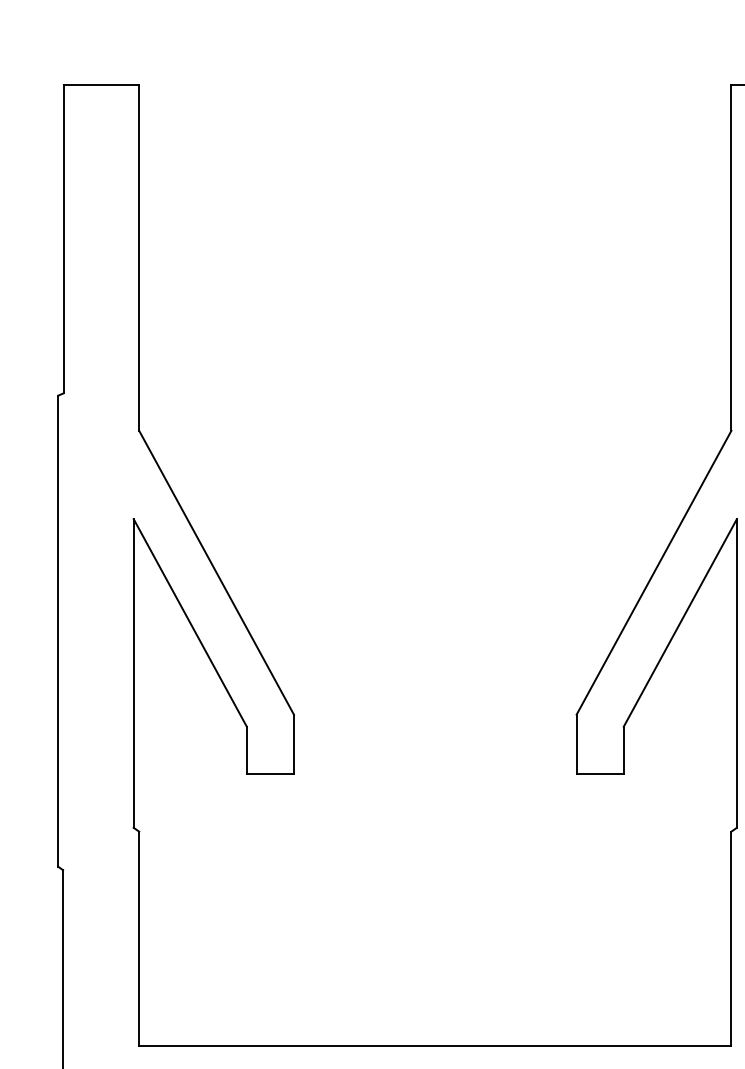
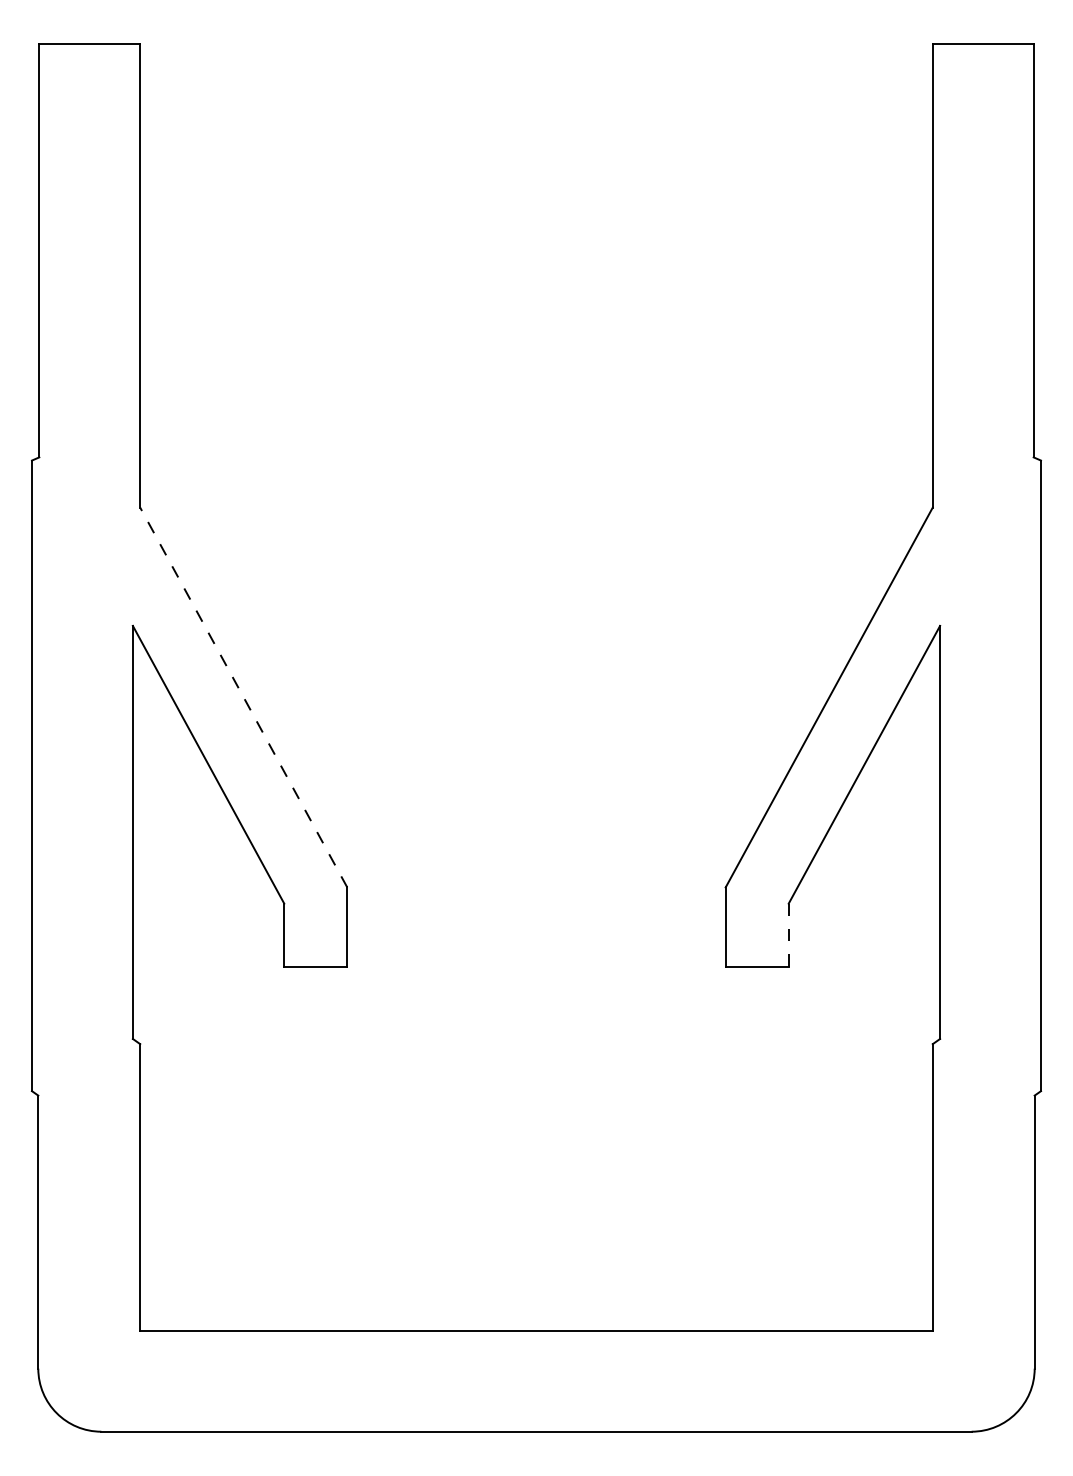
line: (216, 572) -> (243, 697), solid -> dashed
line: (623, 749) -> (788, 934), solid -> dashed

